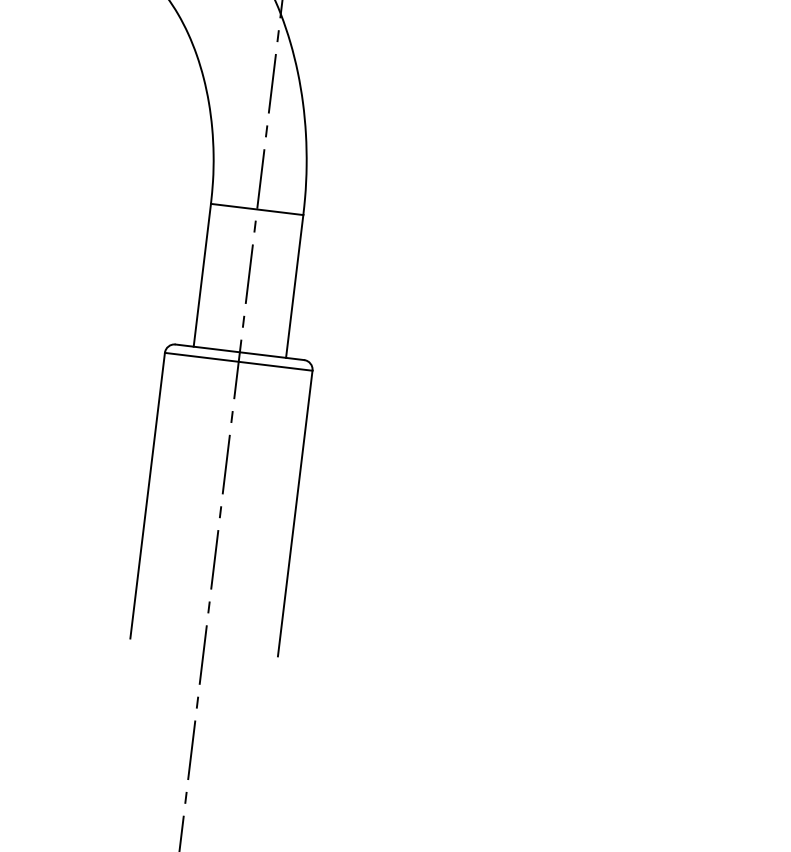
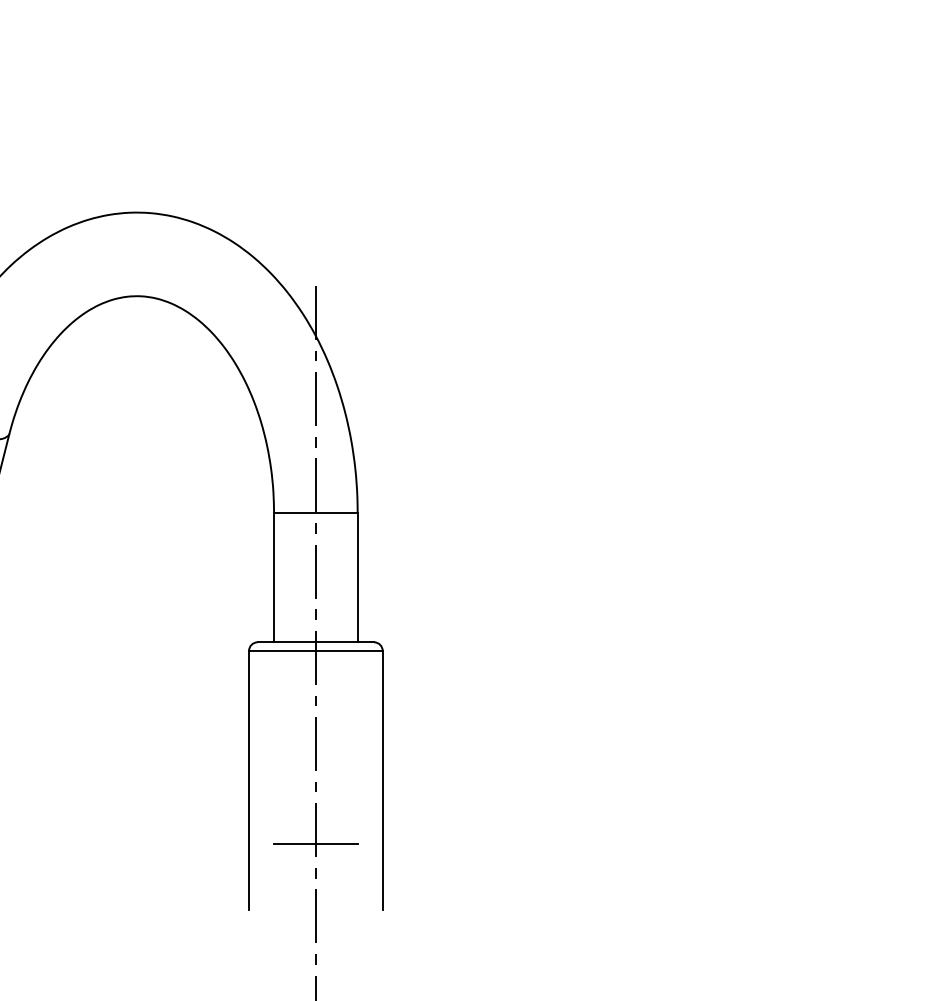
line: (212, 575) -> (315, 844), added

